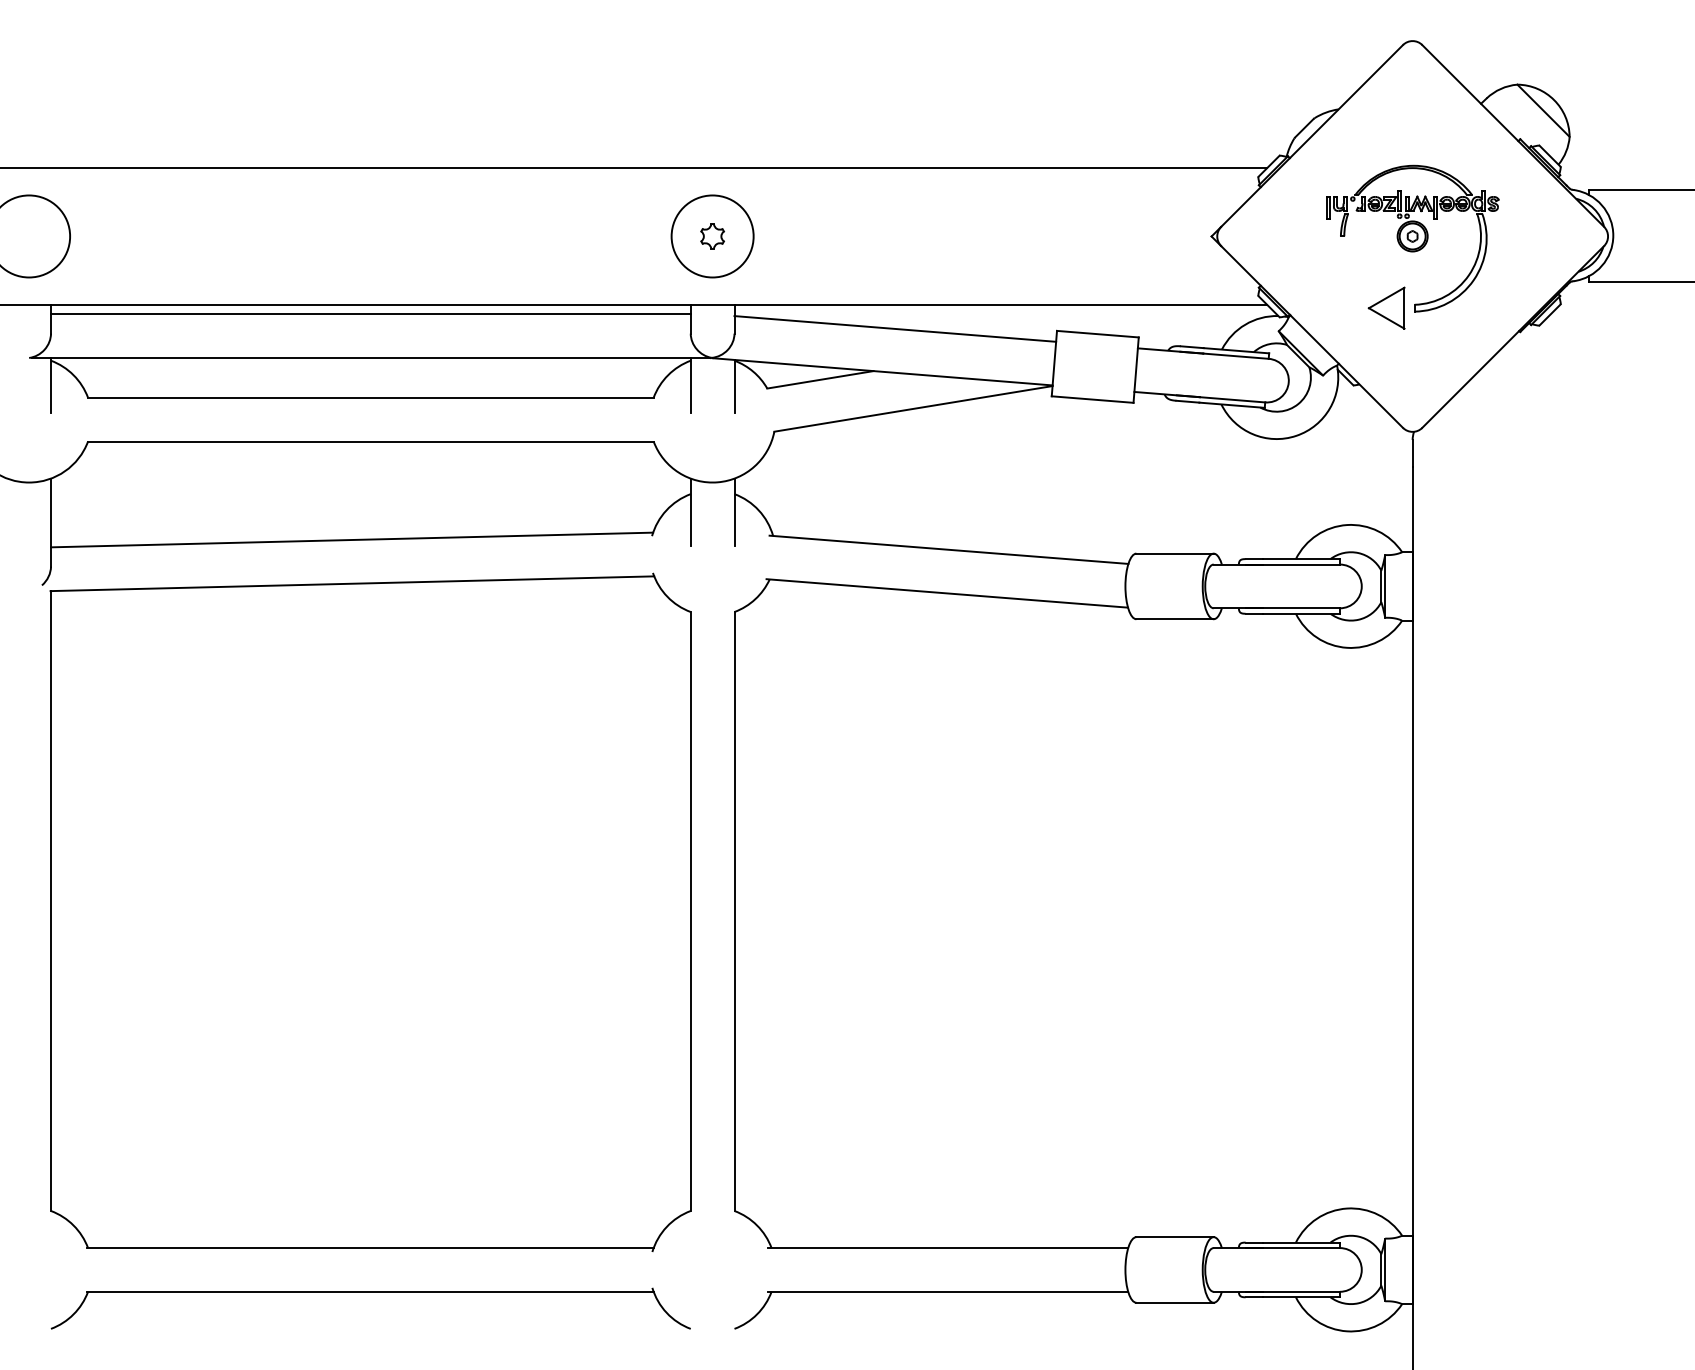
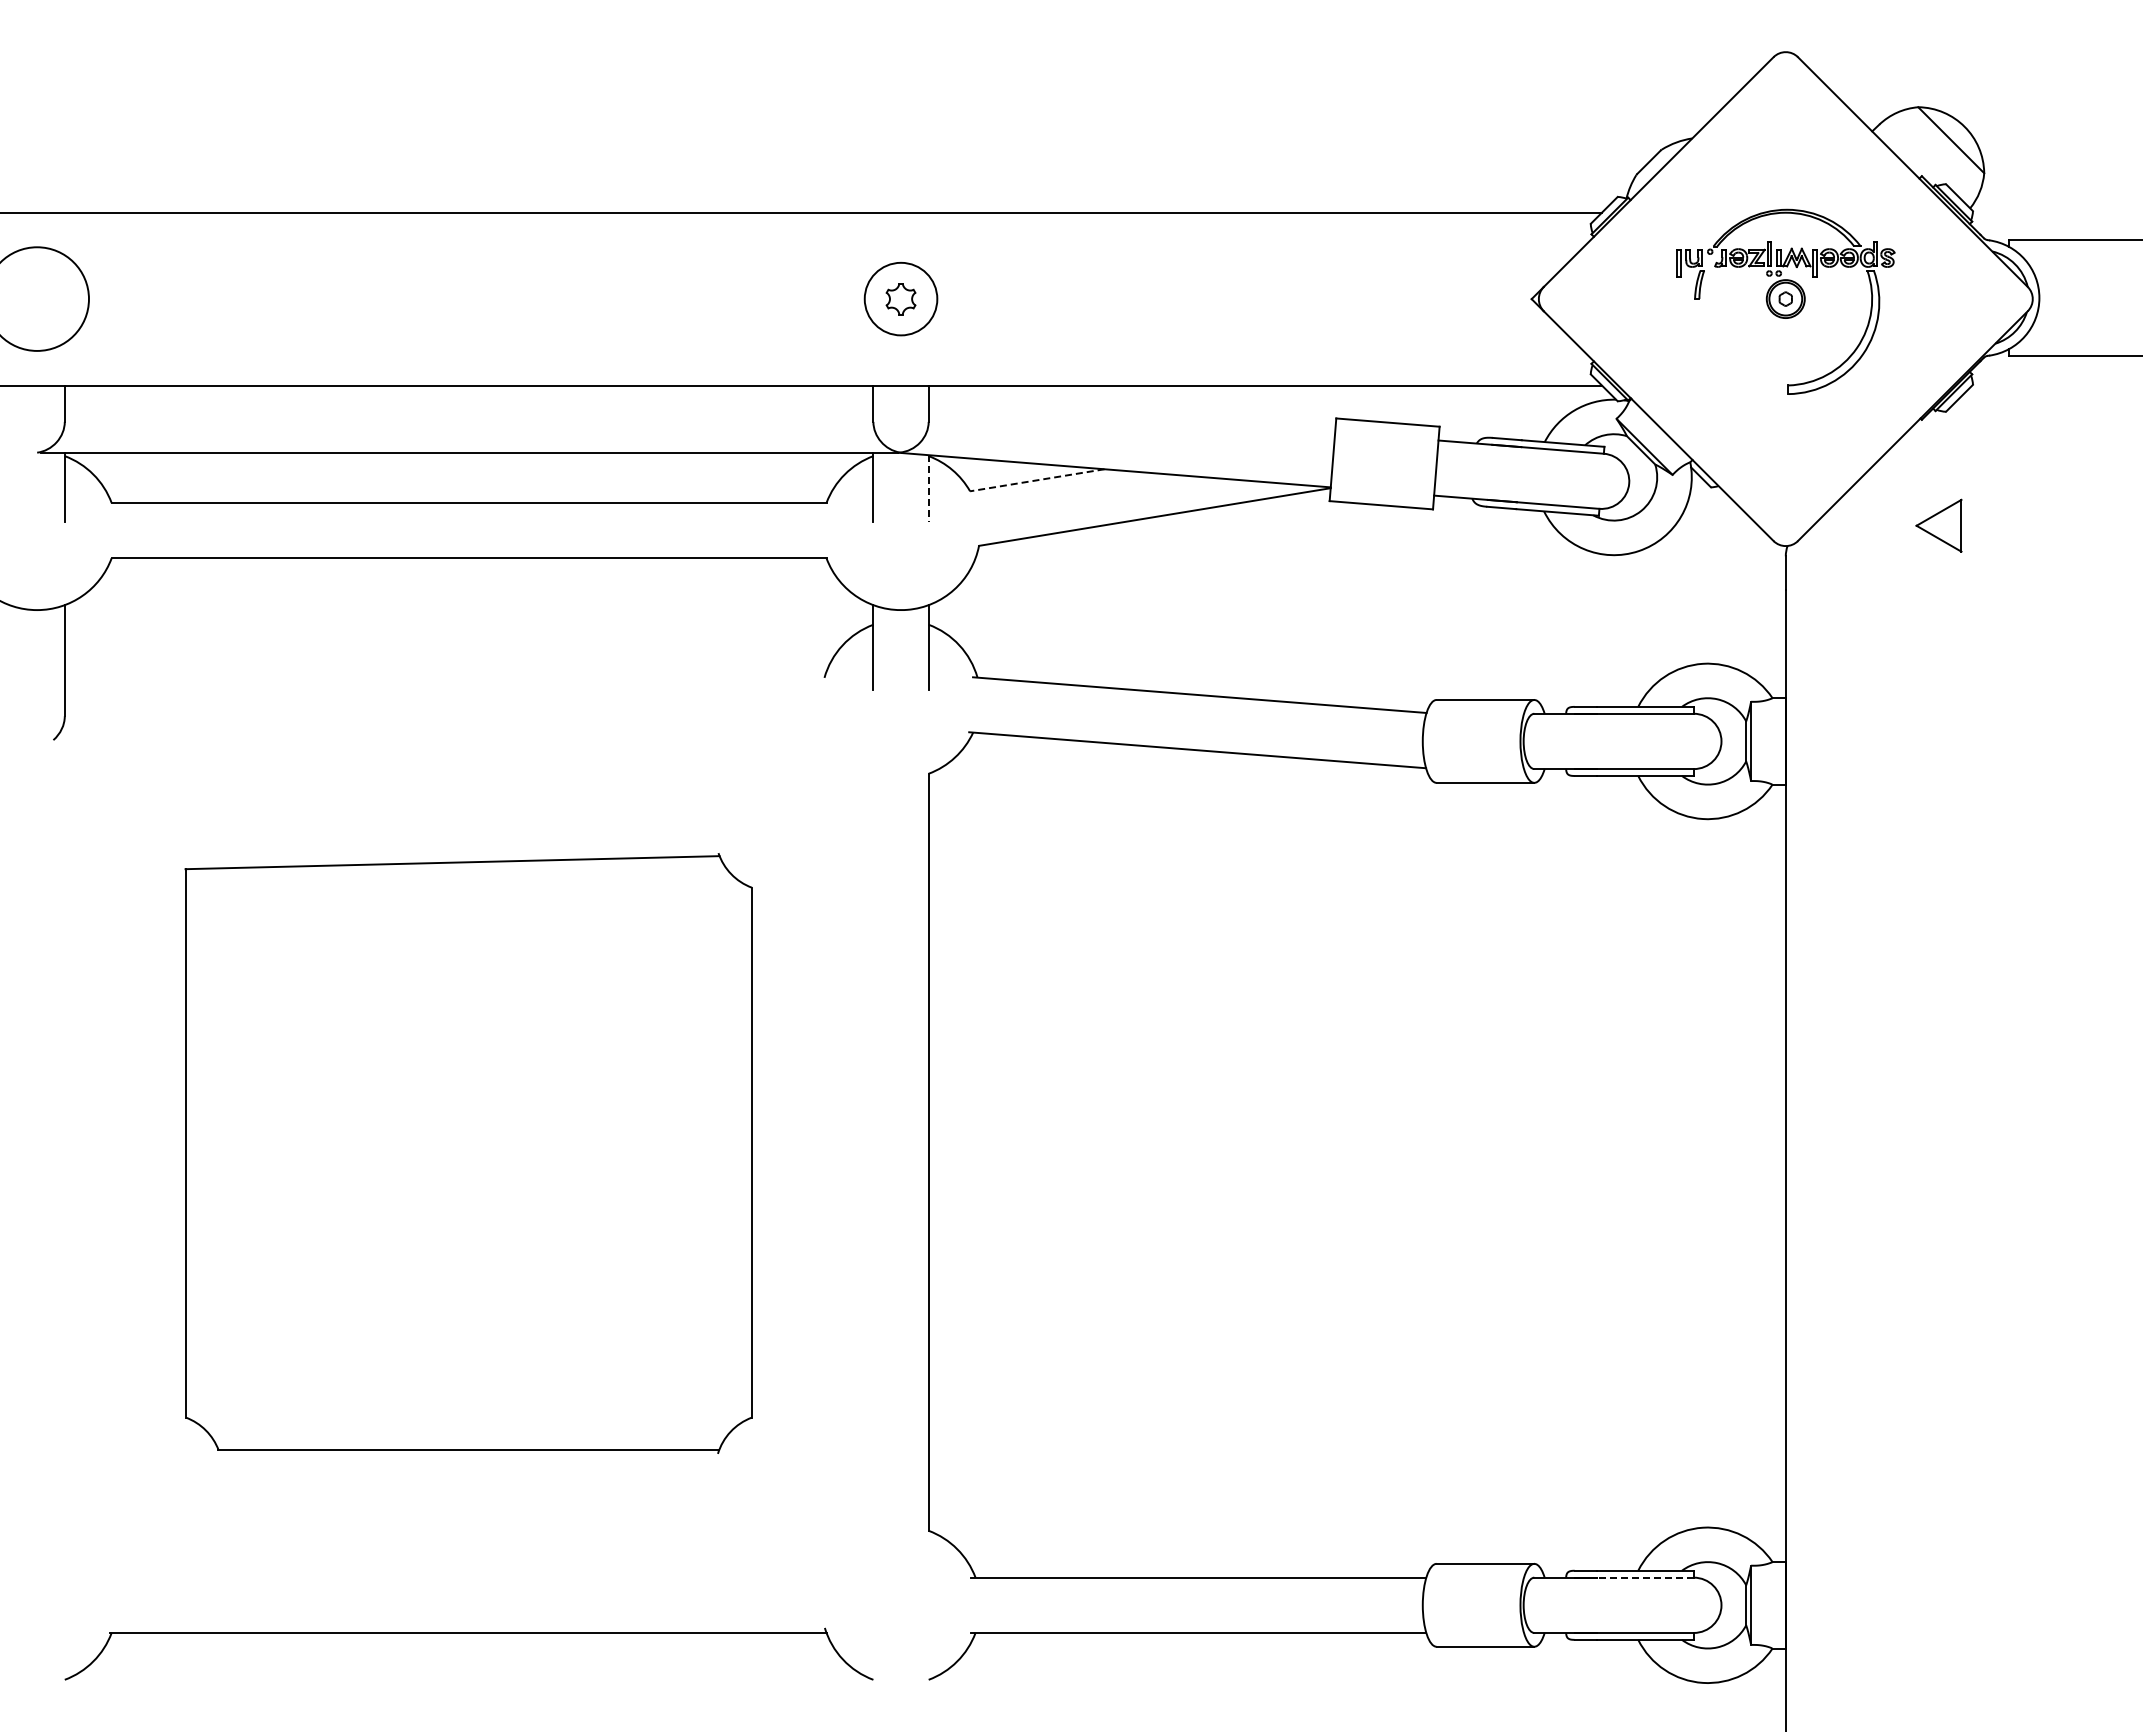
circle: (712, 235) -> (900, 298), size x0.7
part: (1386, 307) -> (1938, 525), moved
line: (370, 314) -> (468, 397), removed
line: (894, 328) -> (1131, 415), removed
line: (819, 379) -> (1036, 480), solid -> dashed
line: (734, 386) -> (928, 488), solid -> dashed
line: (351, 539) -> (444, 682), removed
part: (370, 912) -> (468, 1153), size x0.7
line: (1301, 1247) -> (1645, 1577), solid -> dashed

